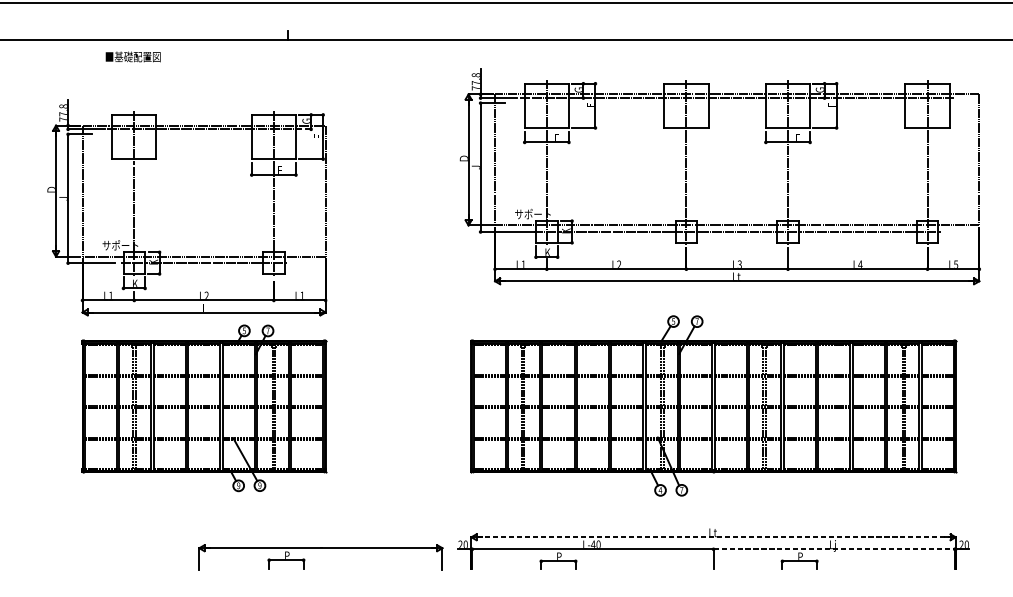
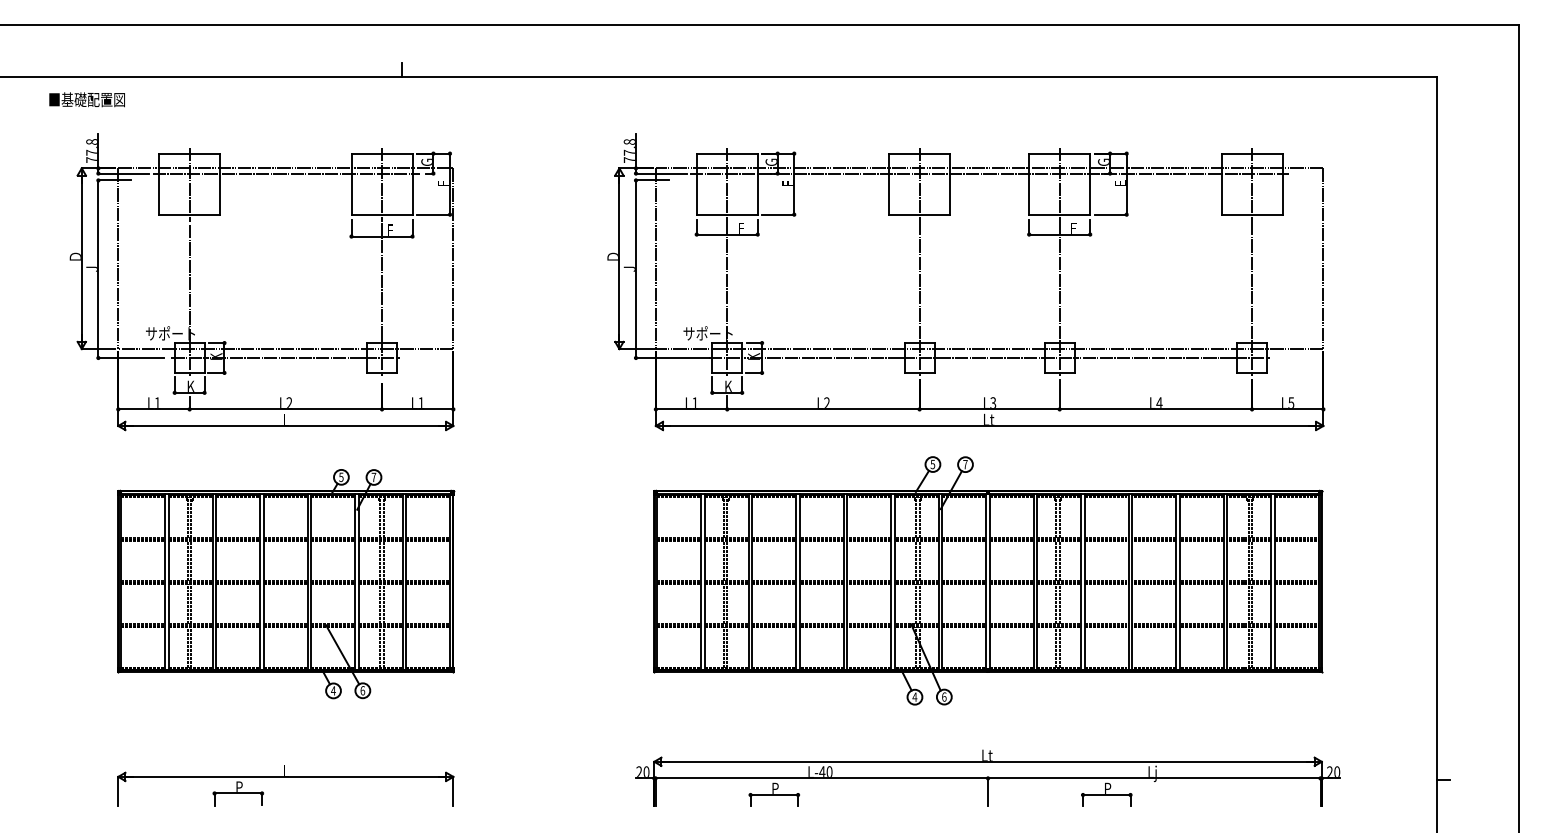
text: (132, 56) -> (86, 99), moved
part: (687, 177) -> (920, 282), moved
part: (187, 256) -> (262, 348), moved
text: (238, 485) -> (333, 690), 9 -> 4
text: (259, 485) -> (362, 690), 9 -> 6
text: (681, 489) -> (944, 696), 7 -> 6
line: (713, 537) -> (988, 761), dashed -> solid
part: (320, 548) -> (285, 777), moved
line: (834, 549) -> (1154, 778), dashed -> solid

